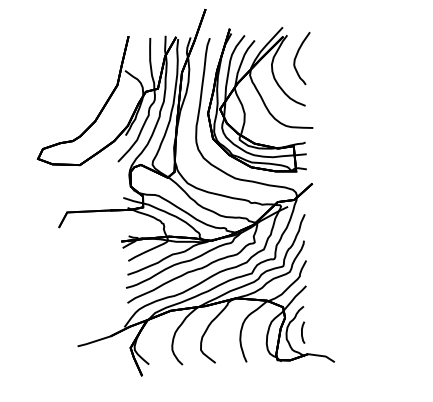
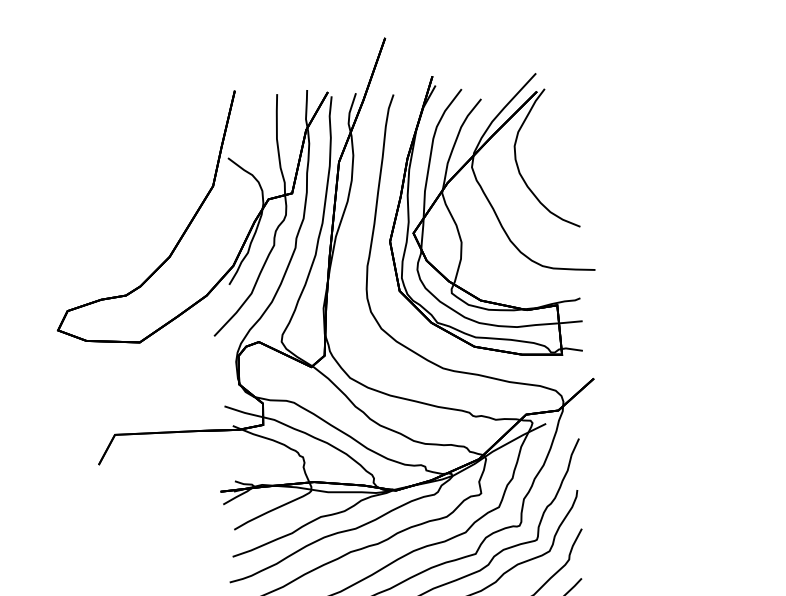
curve: (297, 55) -> (564, 128), removed

